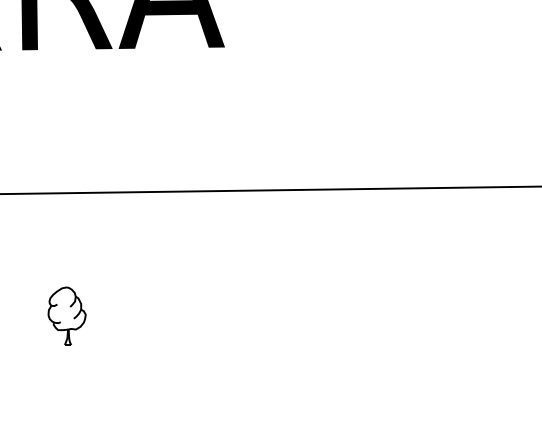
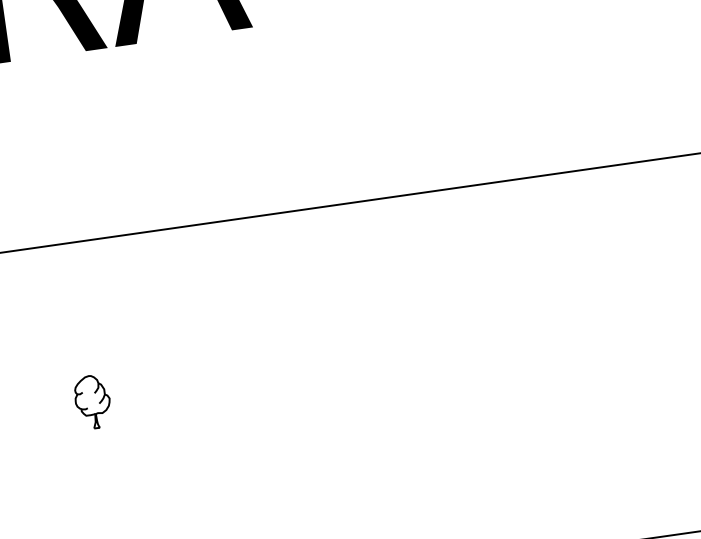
part: (66, 315) -> (92, 401), size x0.7

